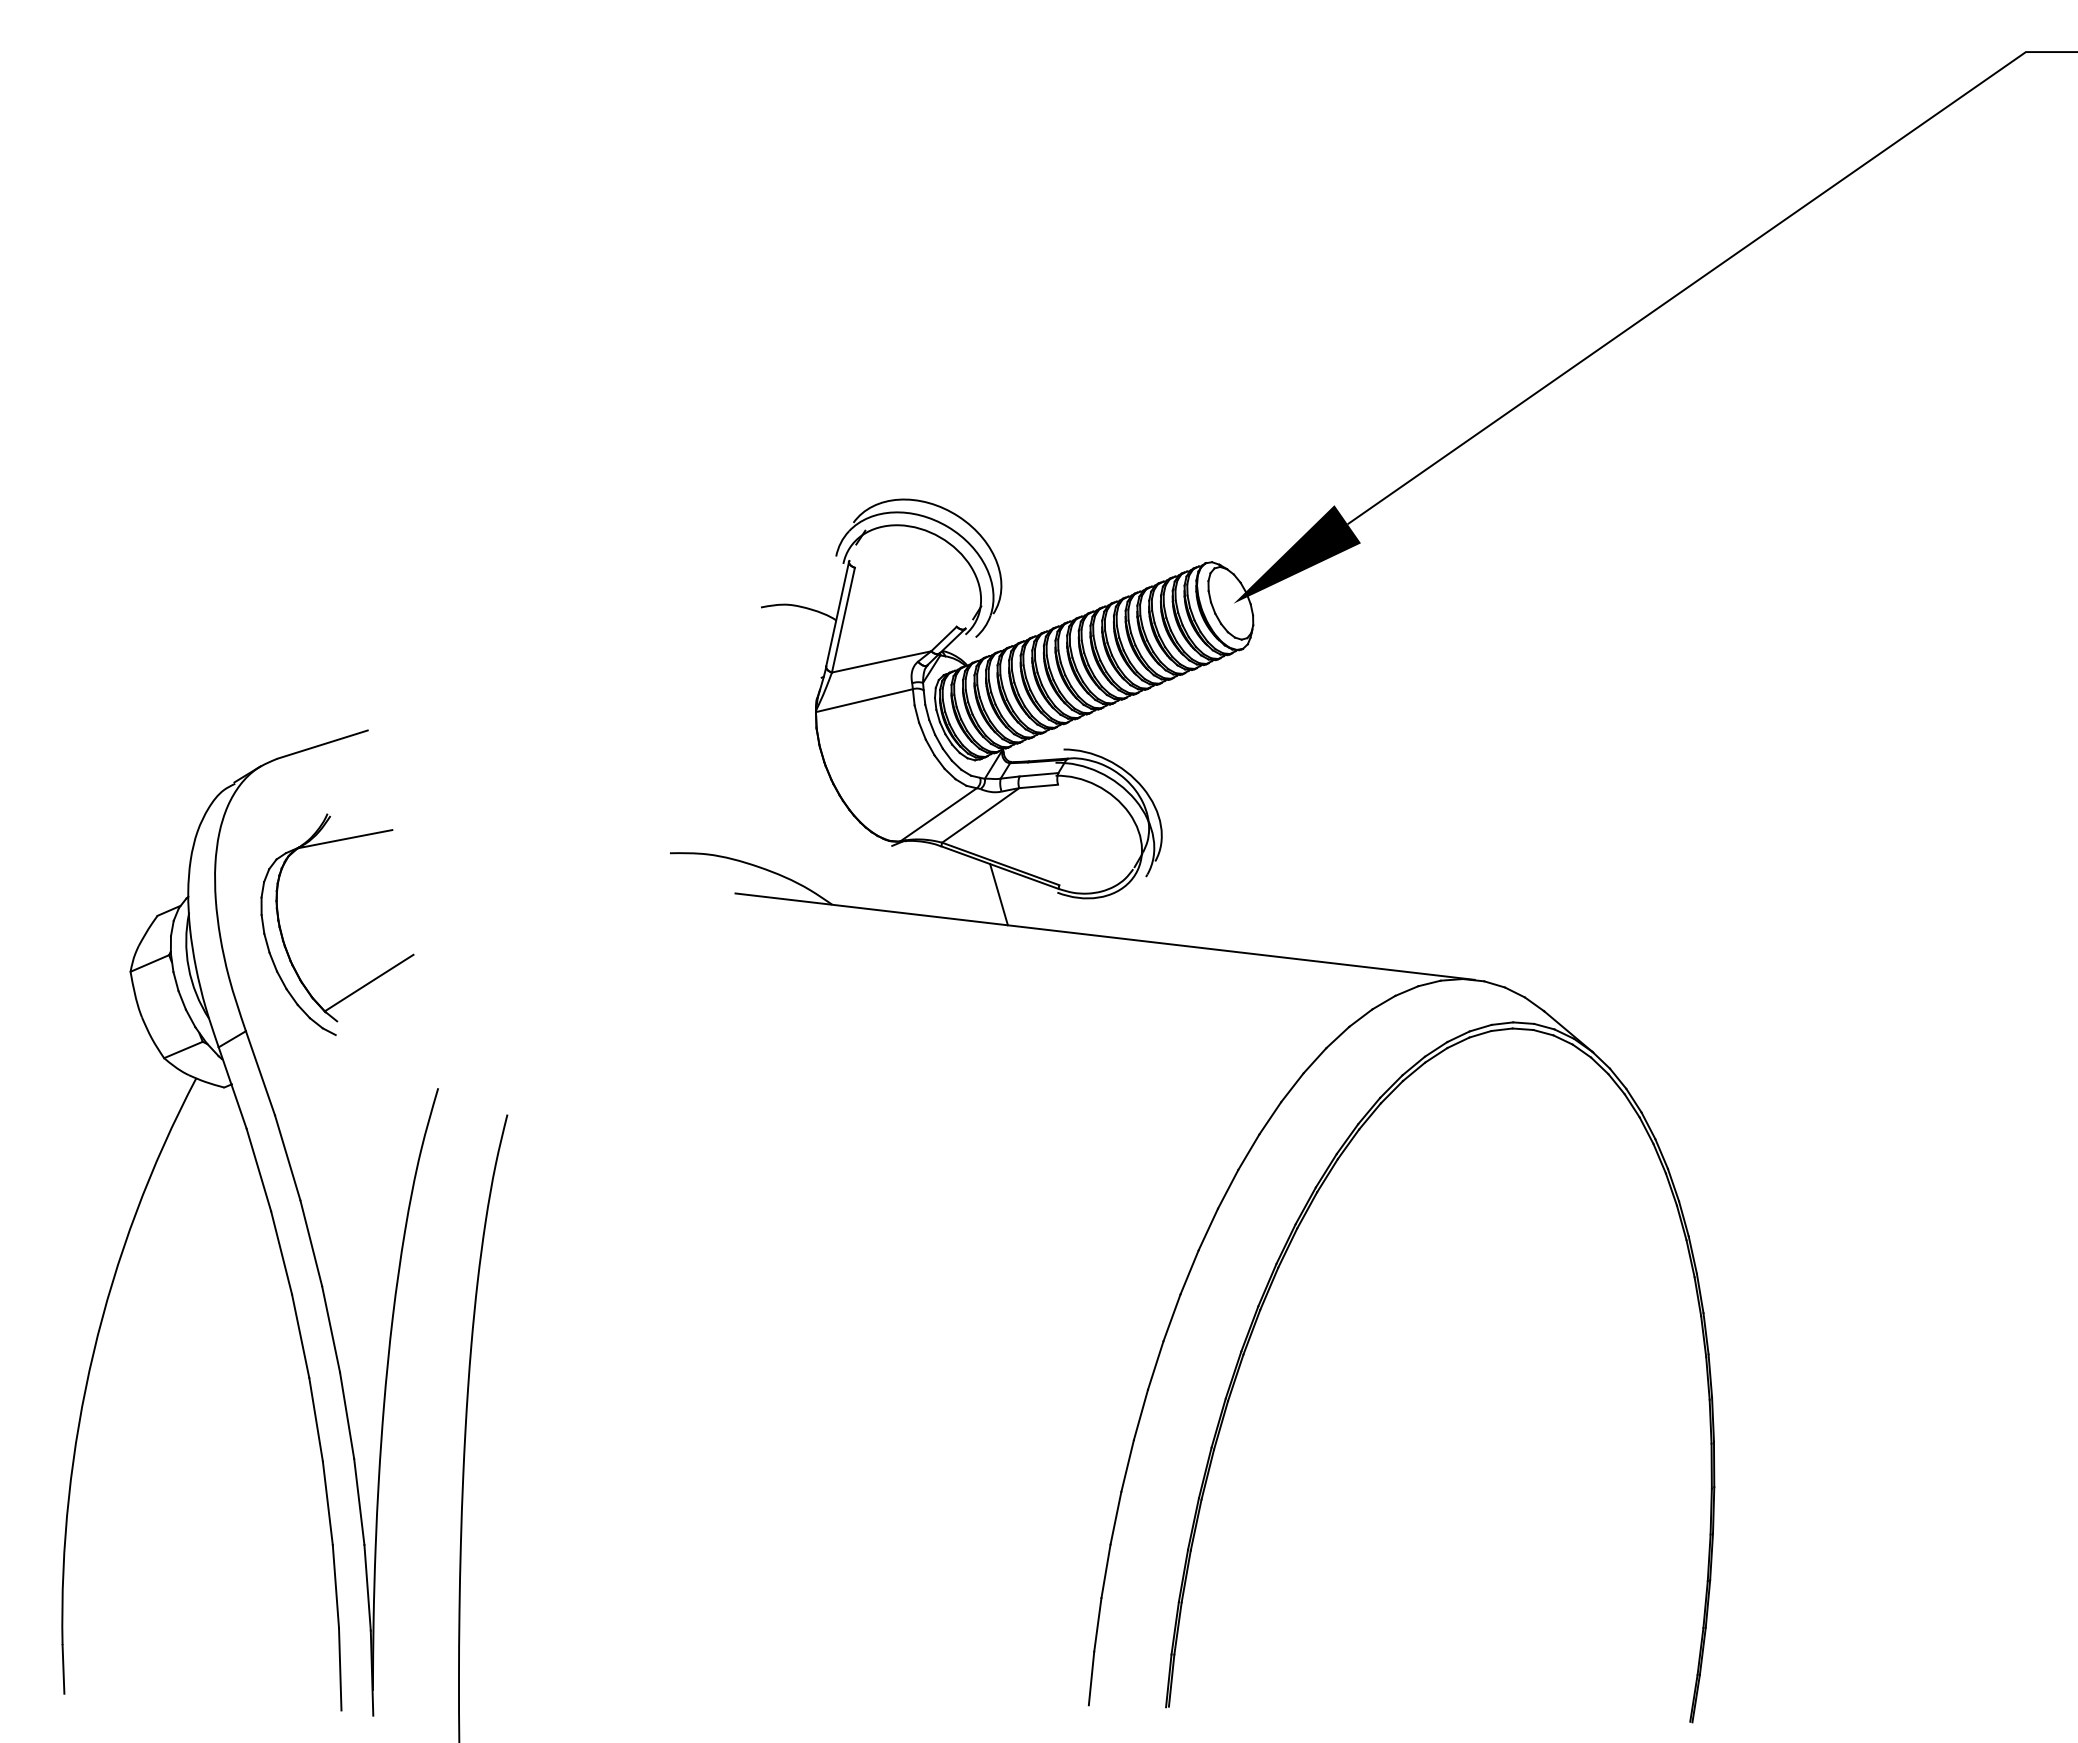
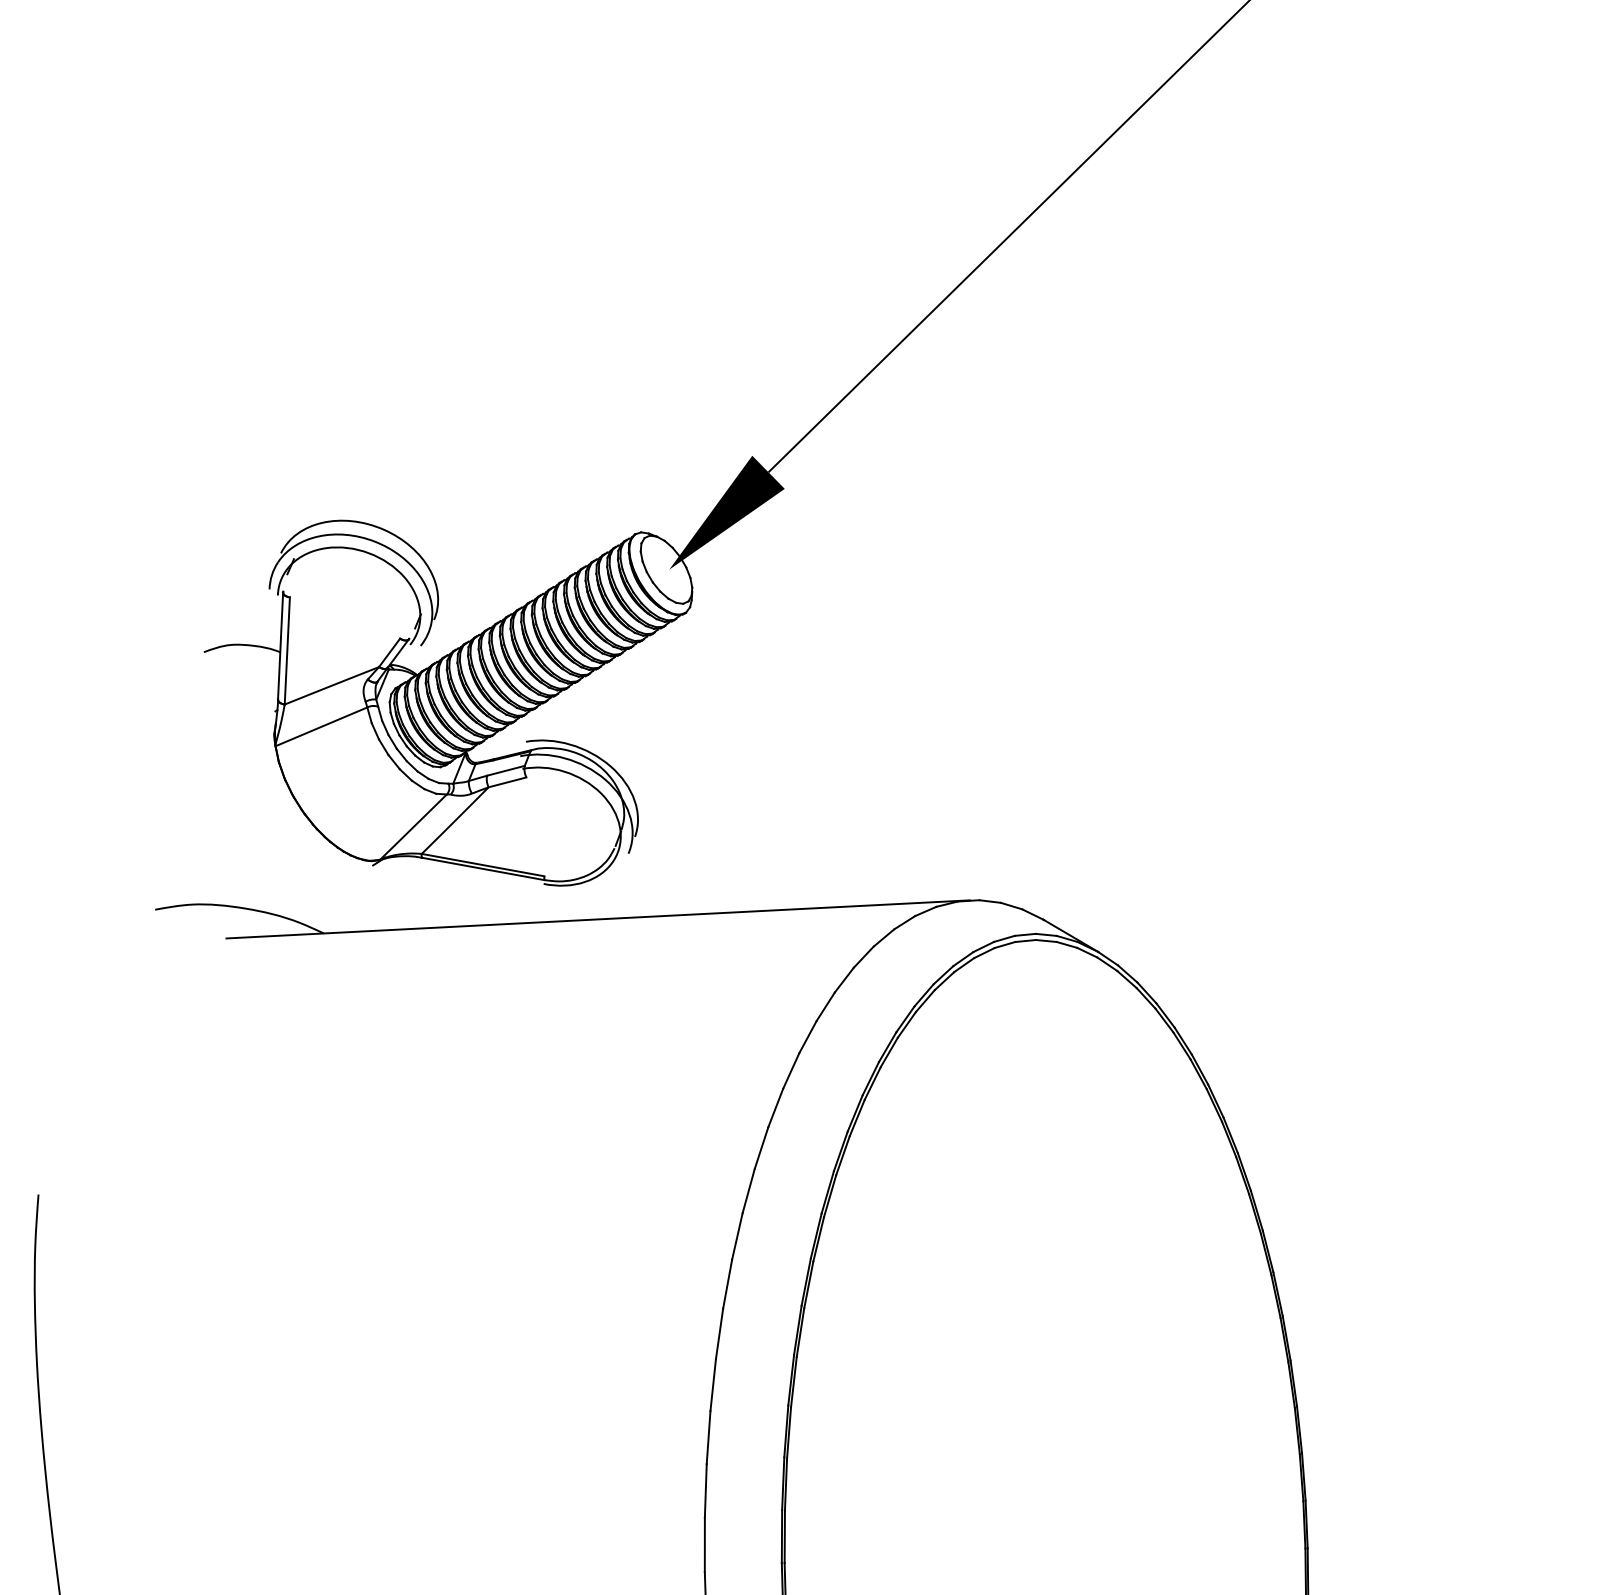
line: (998, 894) -> (485, 895), removed

